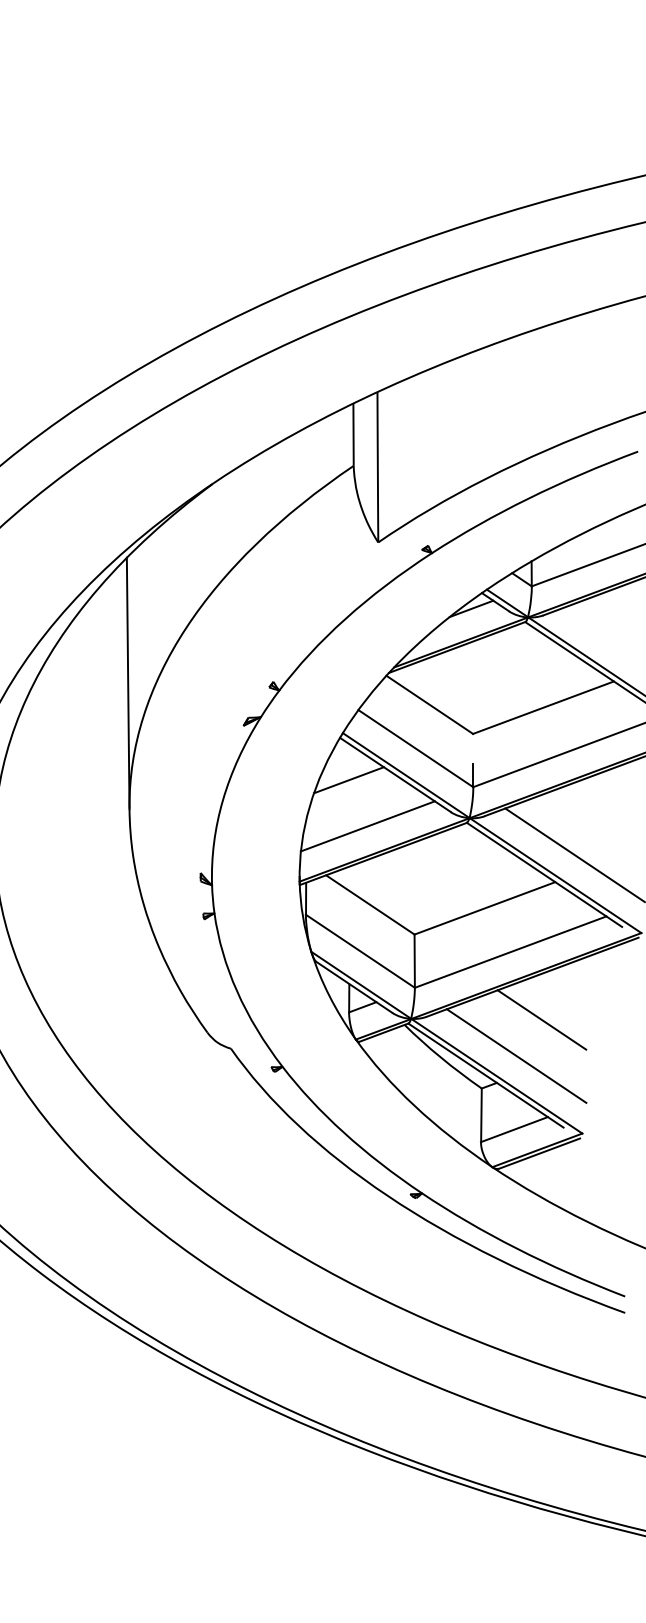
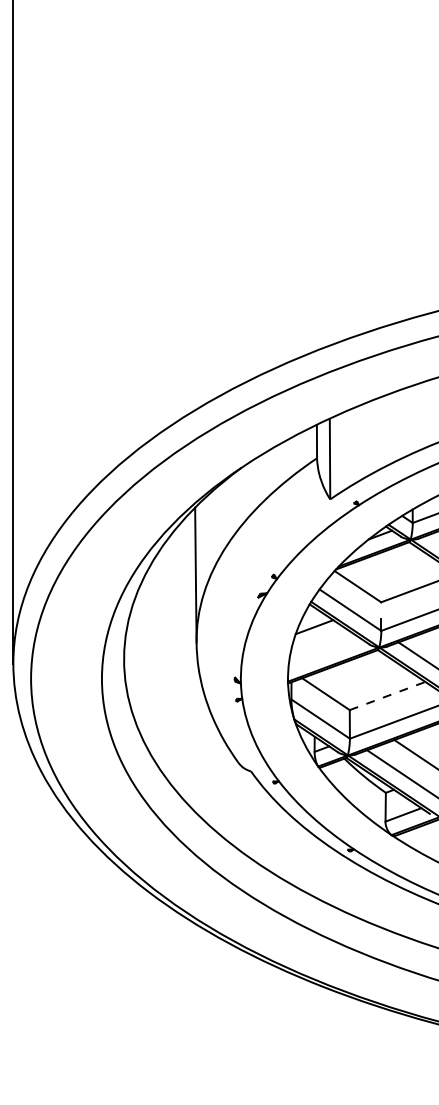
line: (367, 825) -> (324, 651), removed
line: (486, 907) -> (388, 695), solid -> dashed

